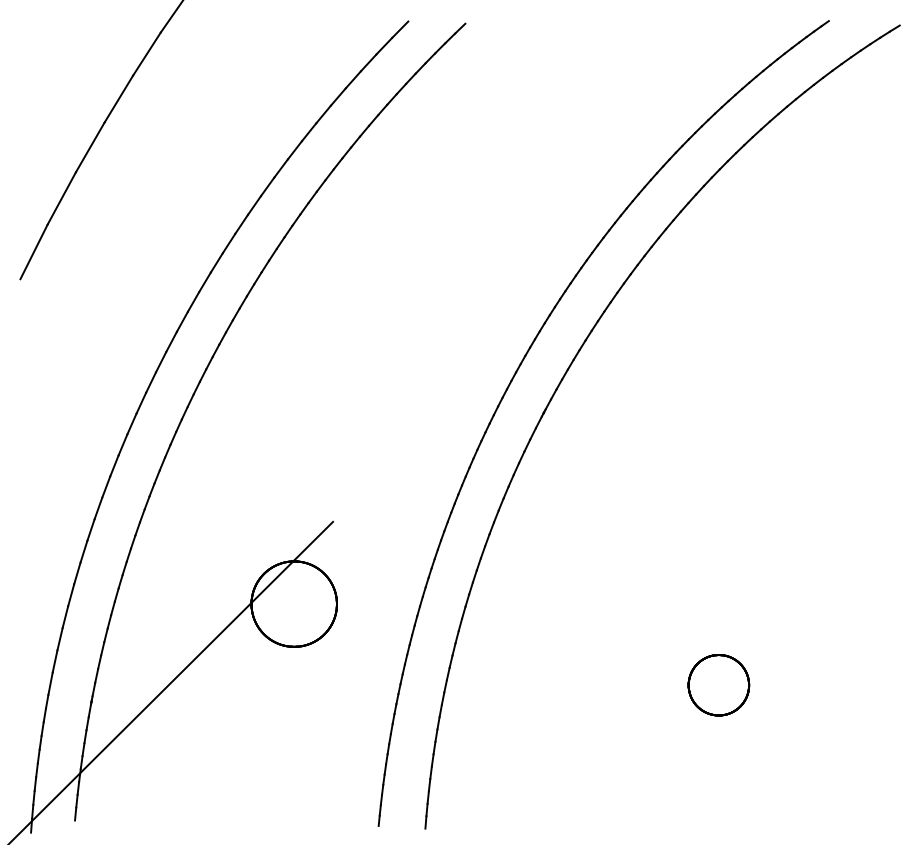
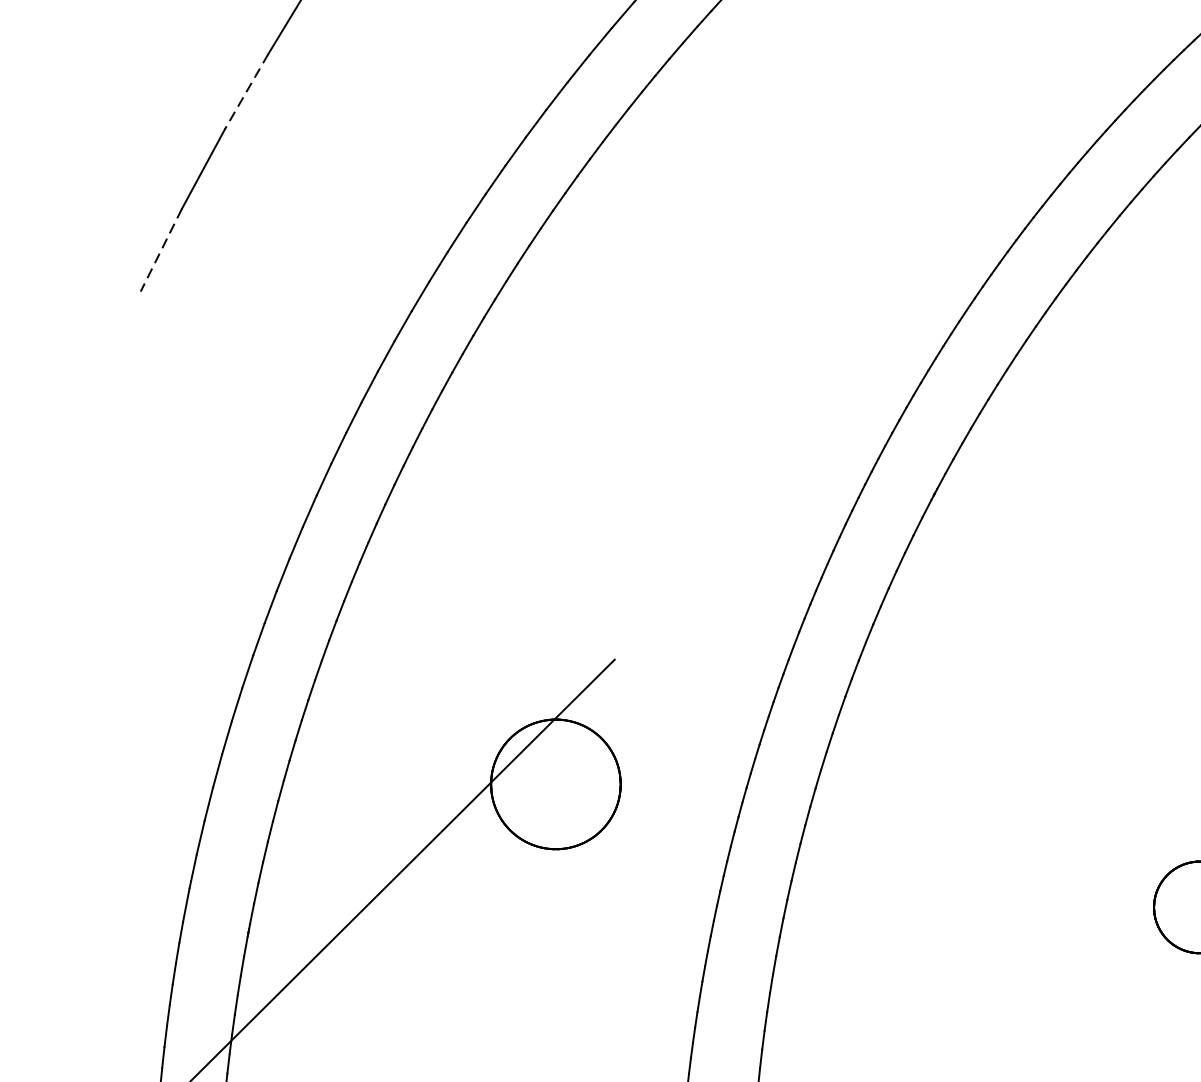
line: (90, 147) -> (246, 91), solid -> dashed
line: (34, 251) -> (161, 249), solid -> dashed

